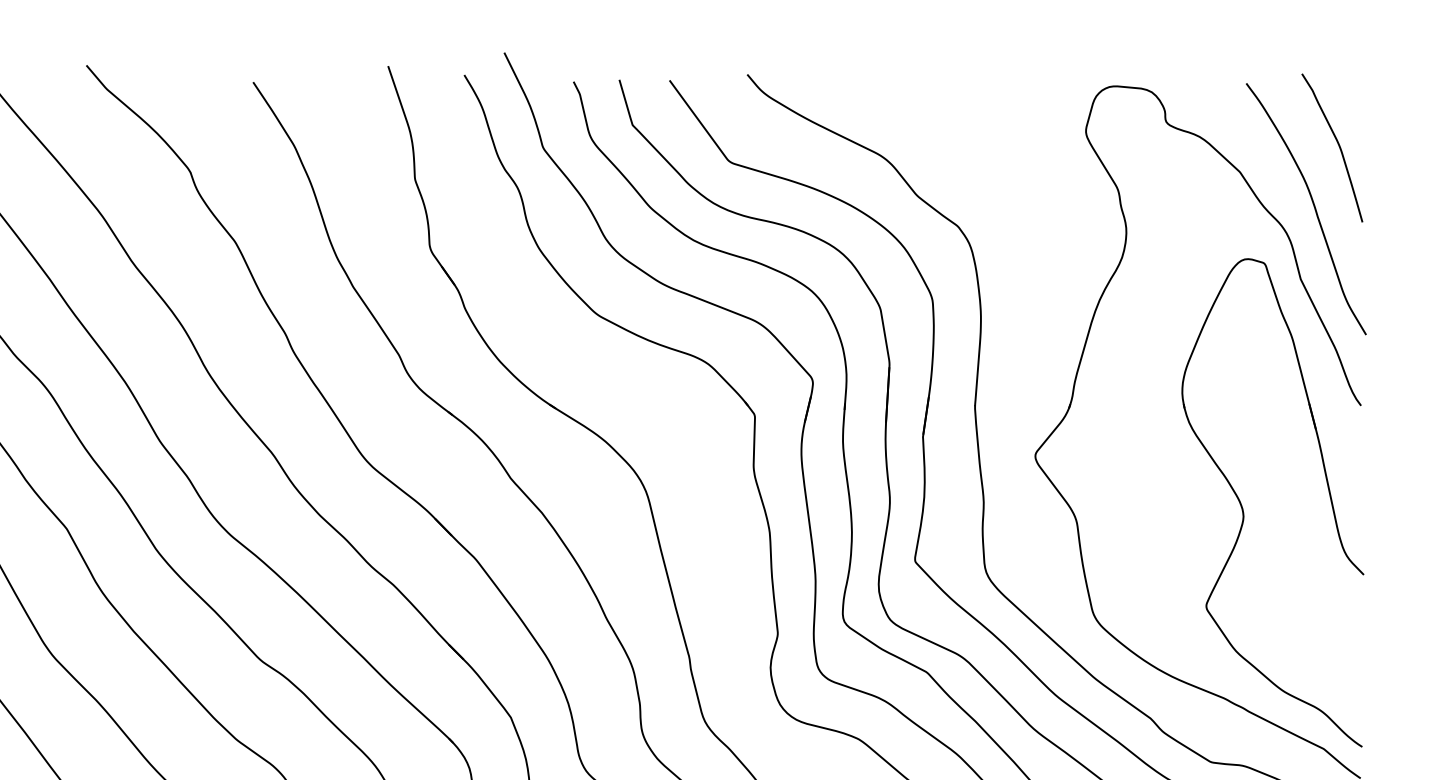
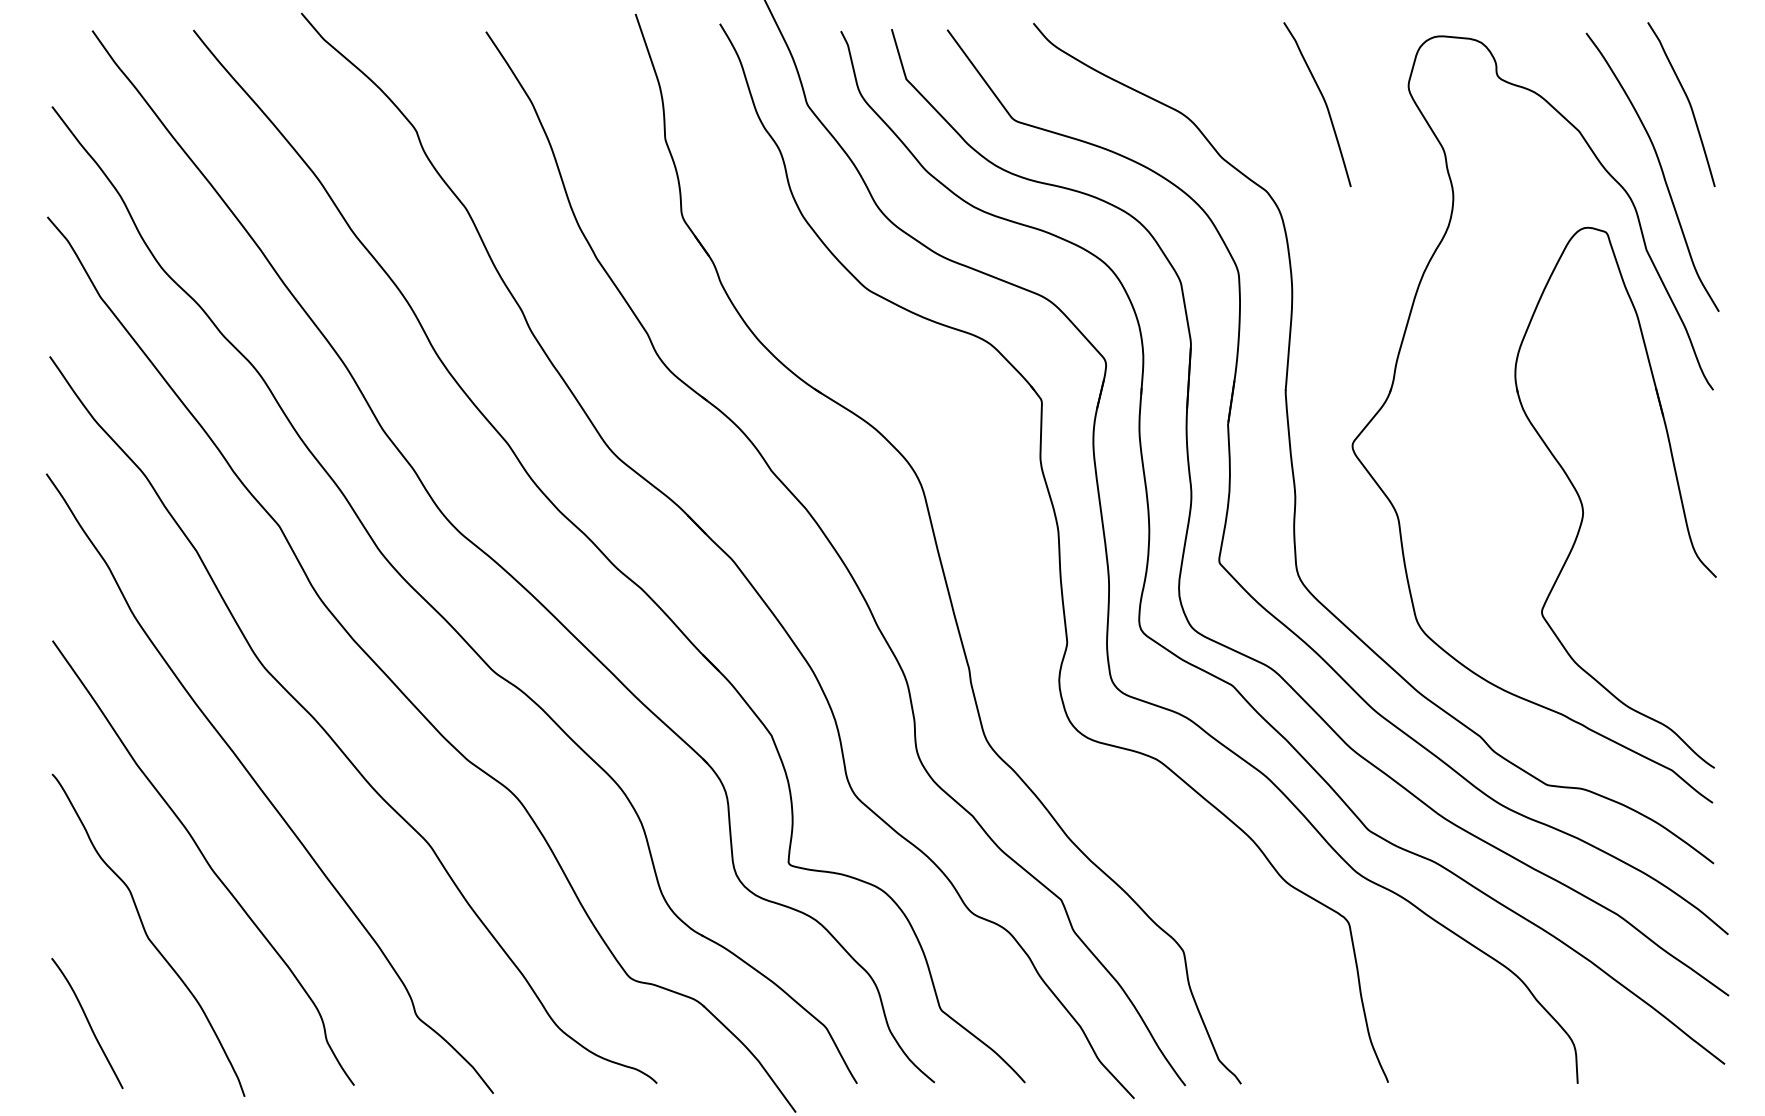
curve: (1010, 146) -> (1324, 103), added

